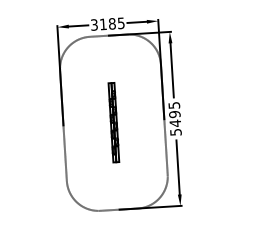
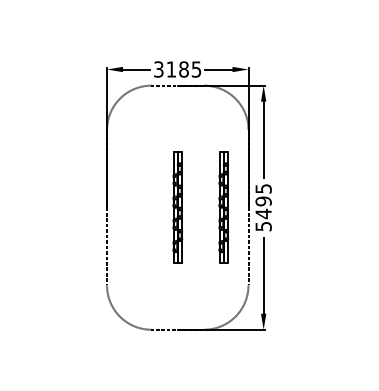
part: (146, 120) -> (223, 207), added

